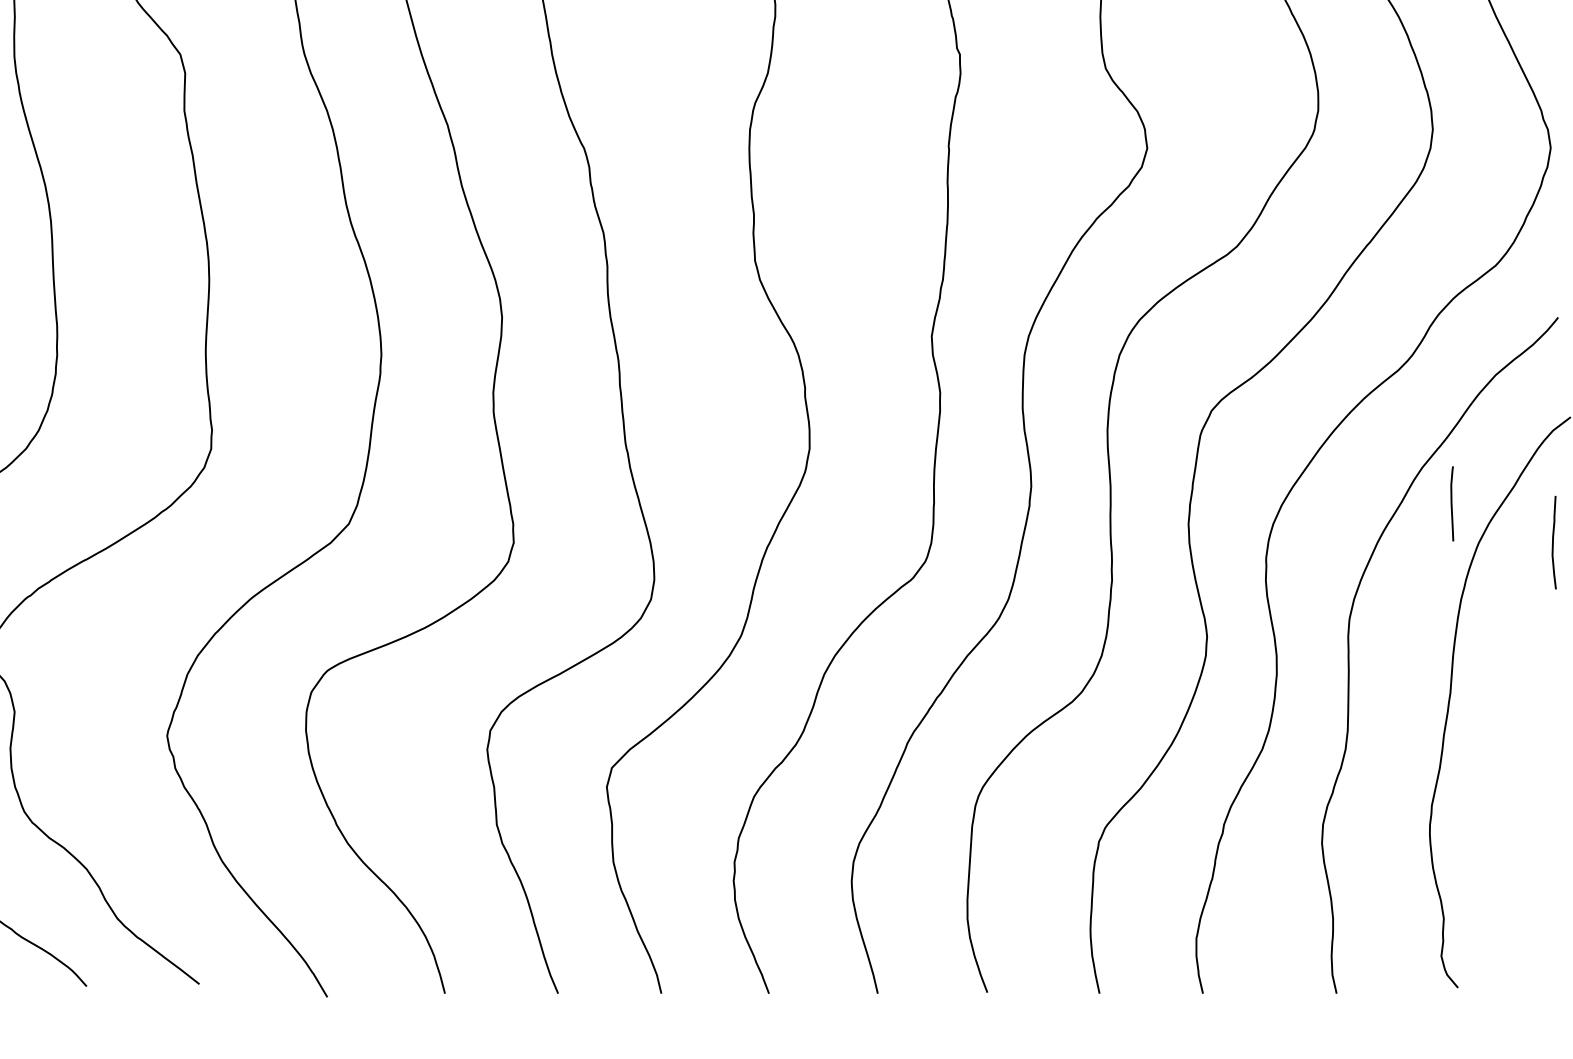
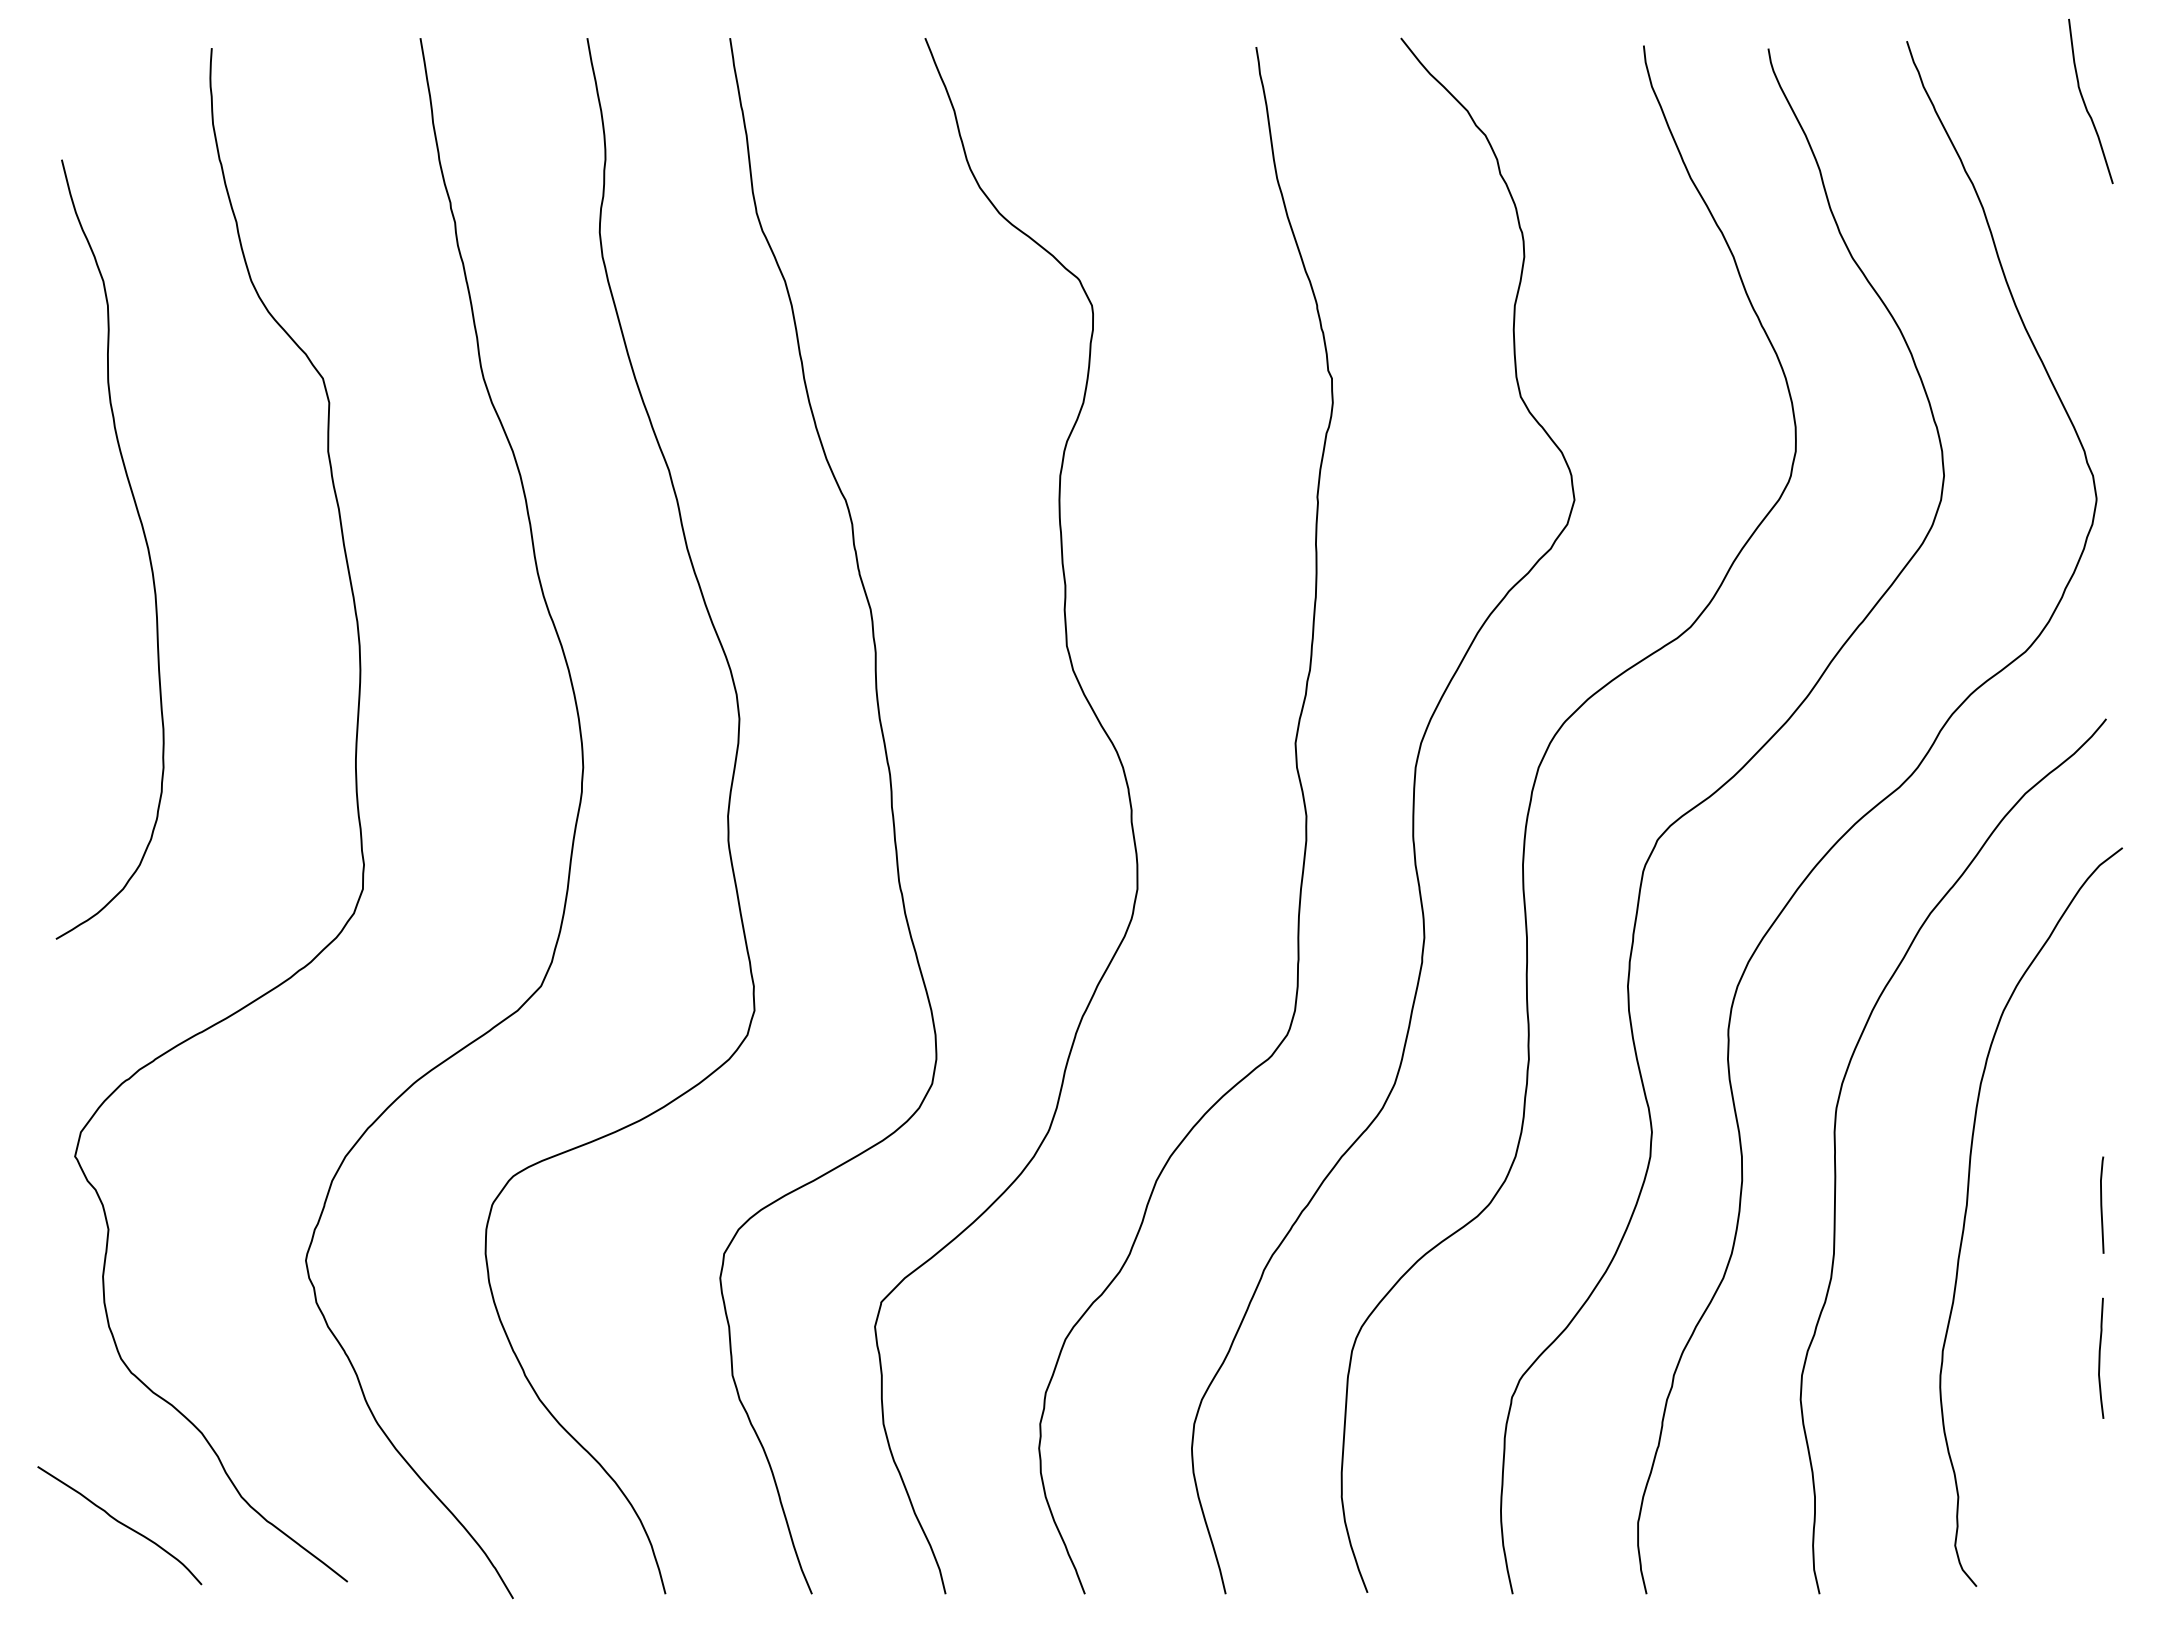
curve: (1452, 503) -> (2102, 1204), moved
curve: (1553, 541) -> (2100, 1357), moved

